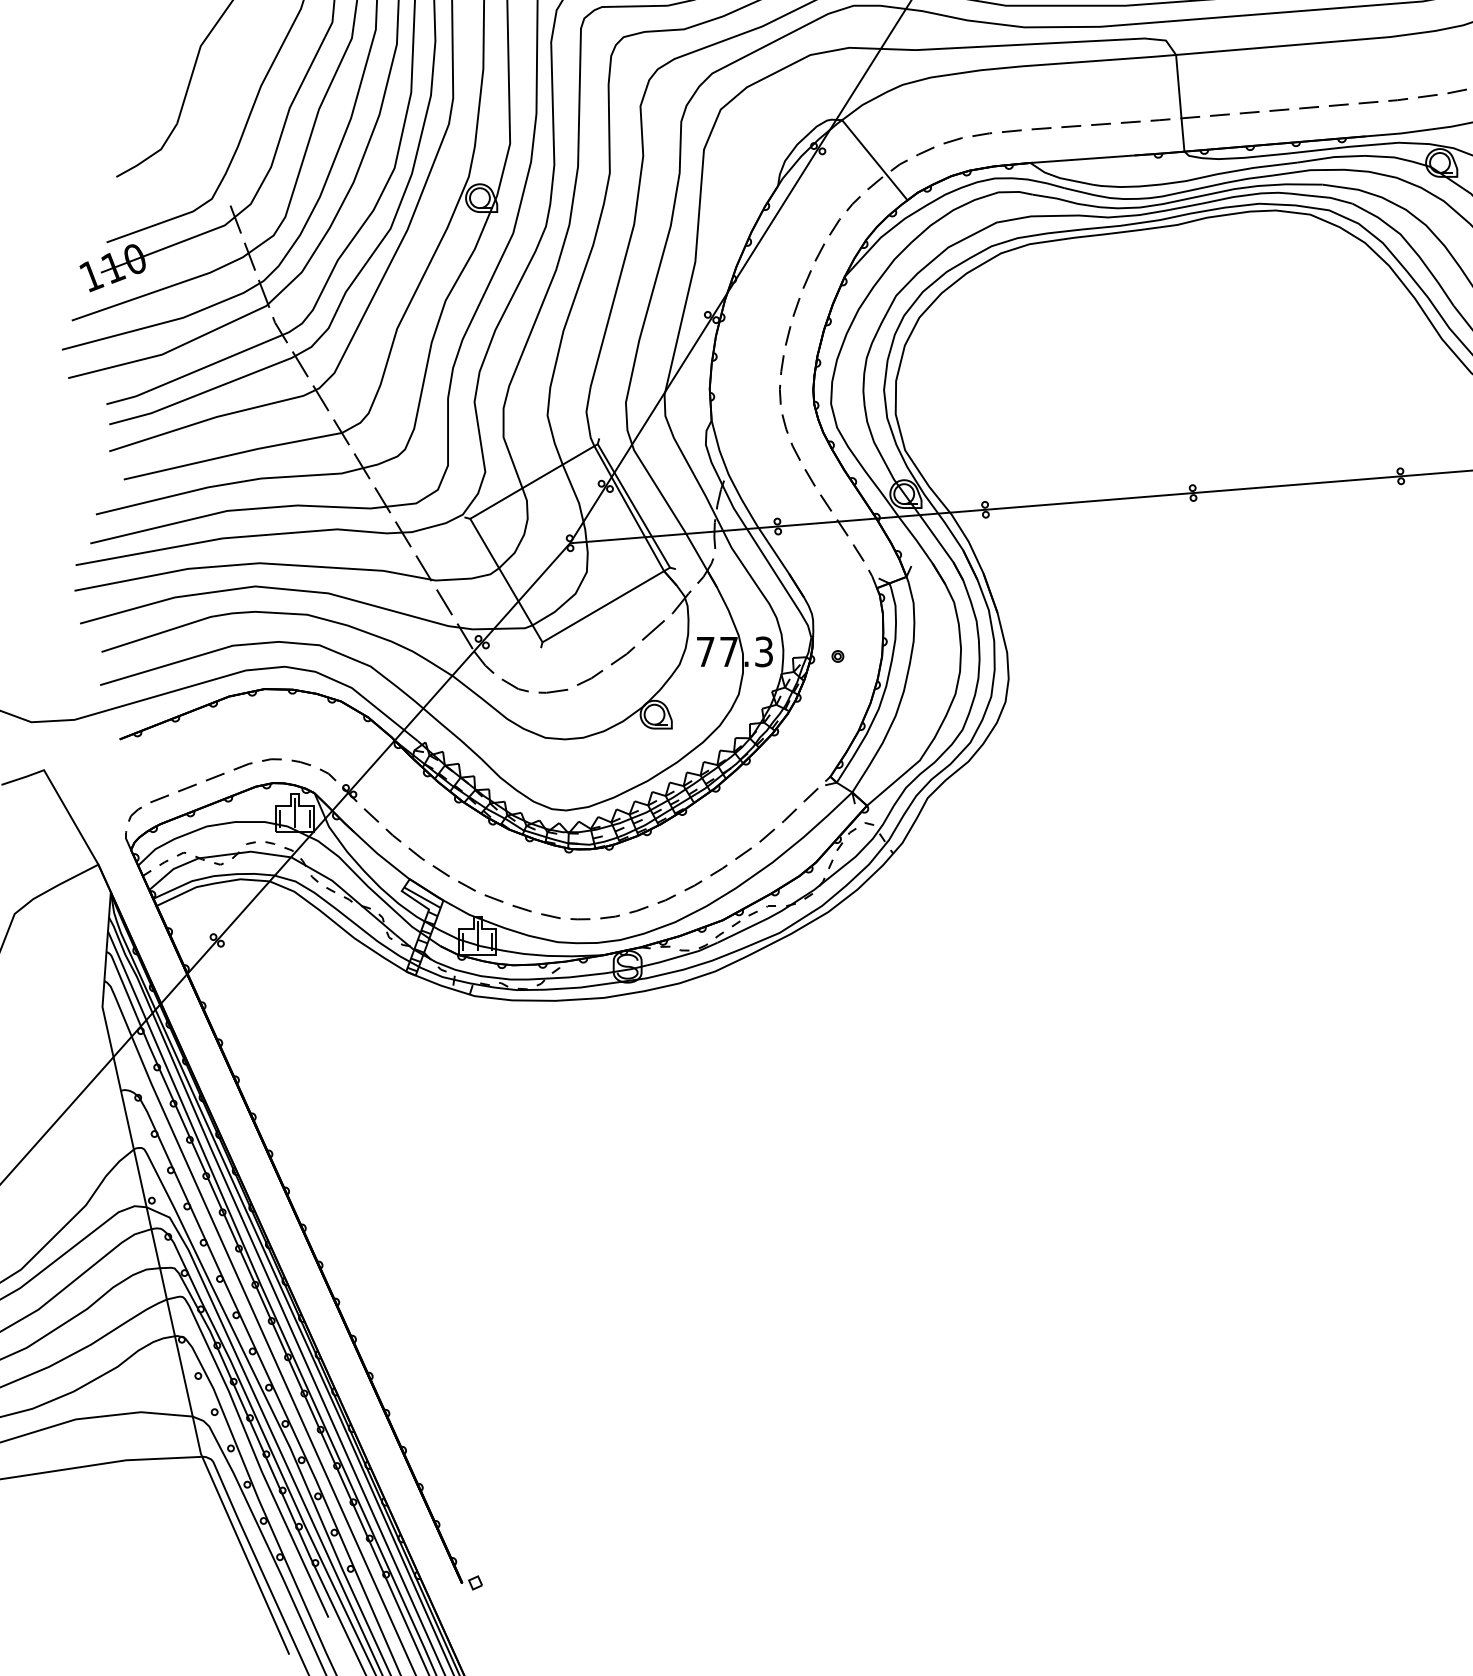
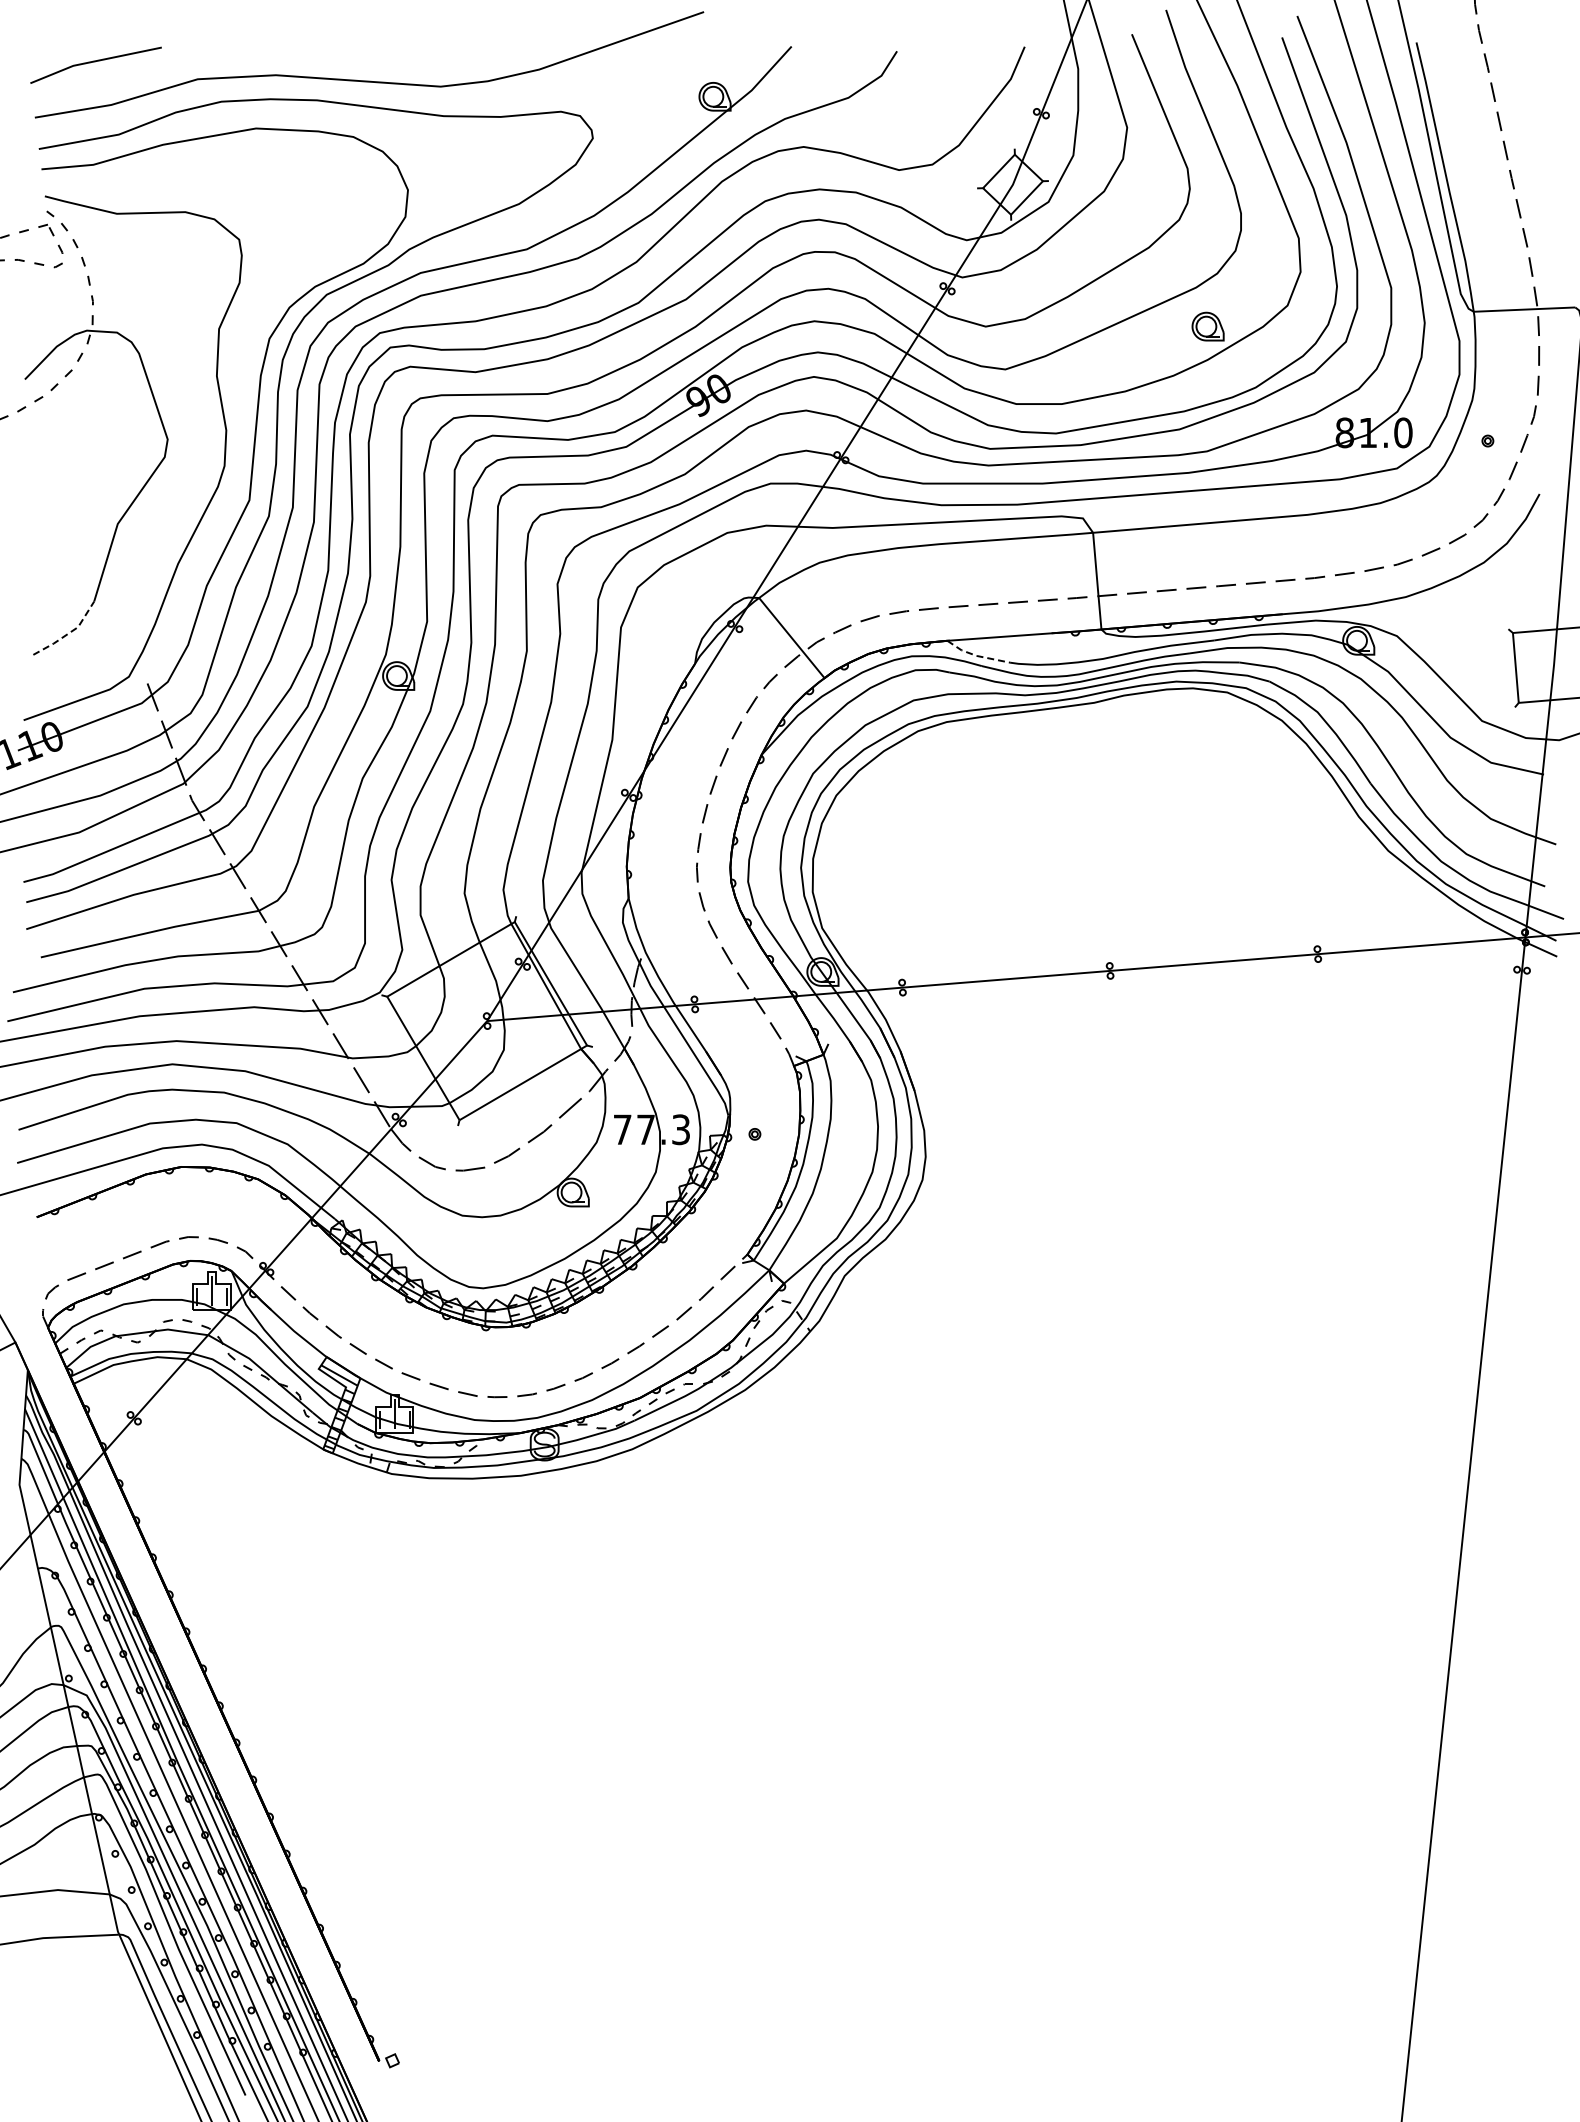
line: (152, 155) -> (69, 633), solid -> dashed
line: (1060, 177) -> (977, 655), solid -> dashed

